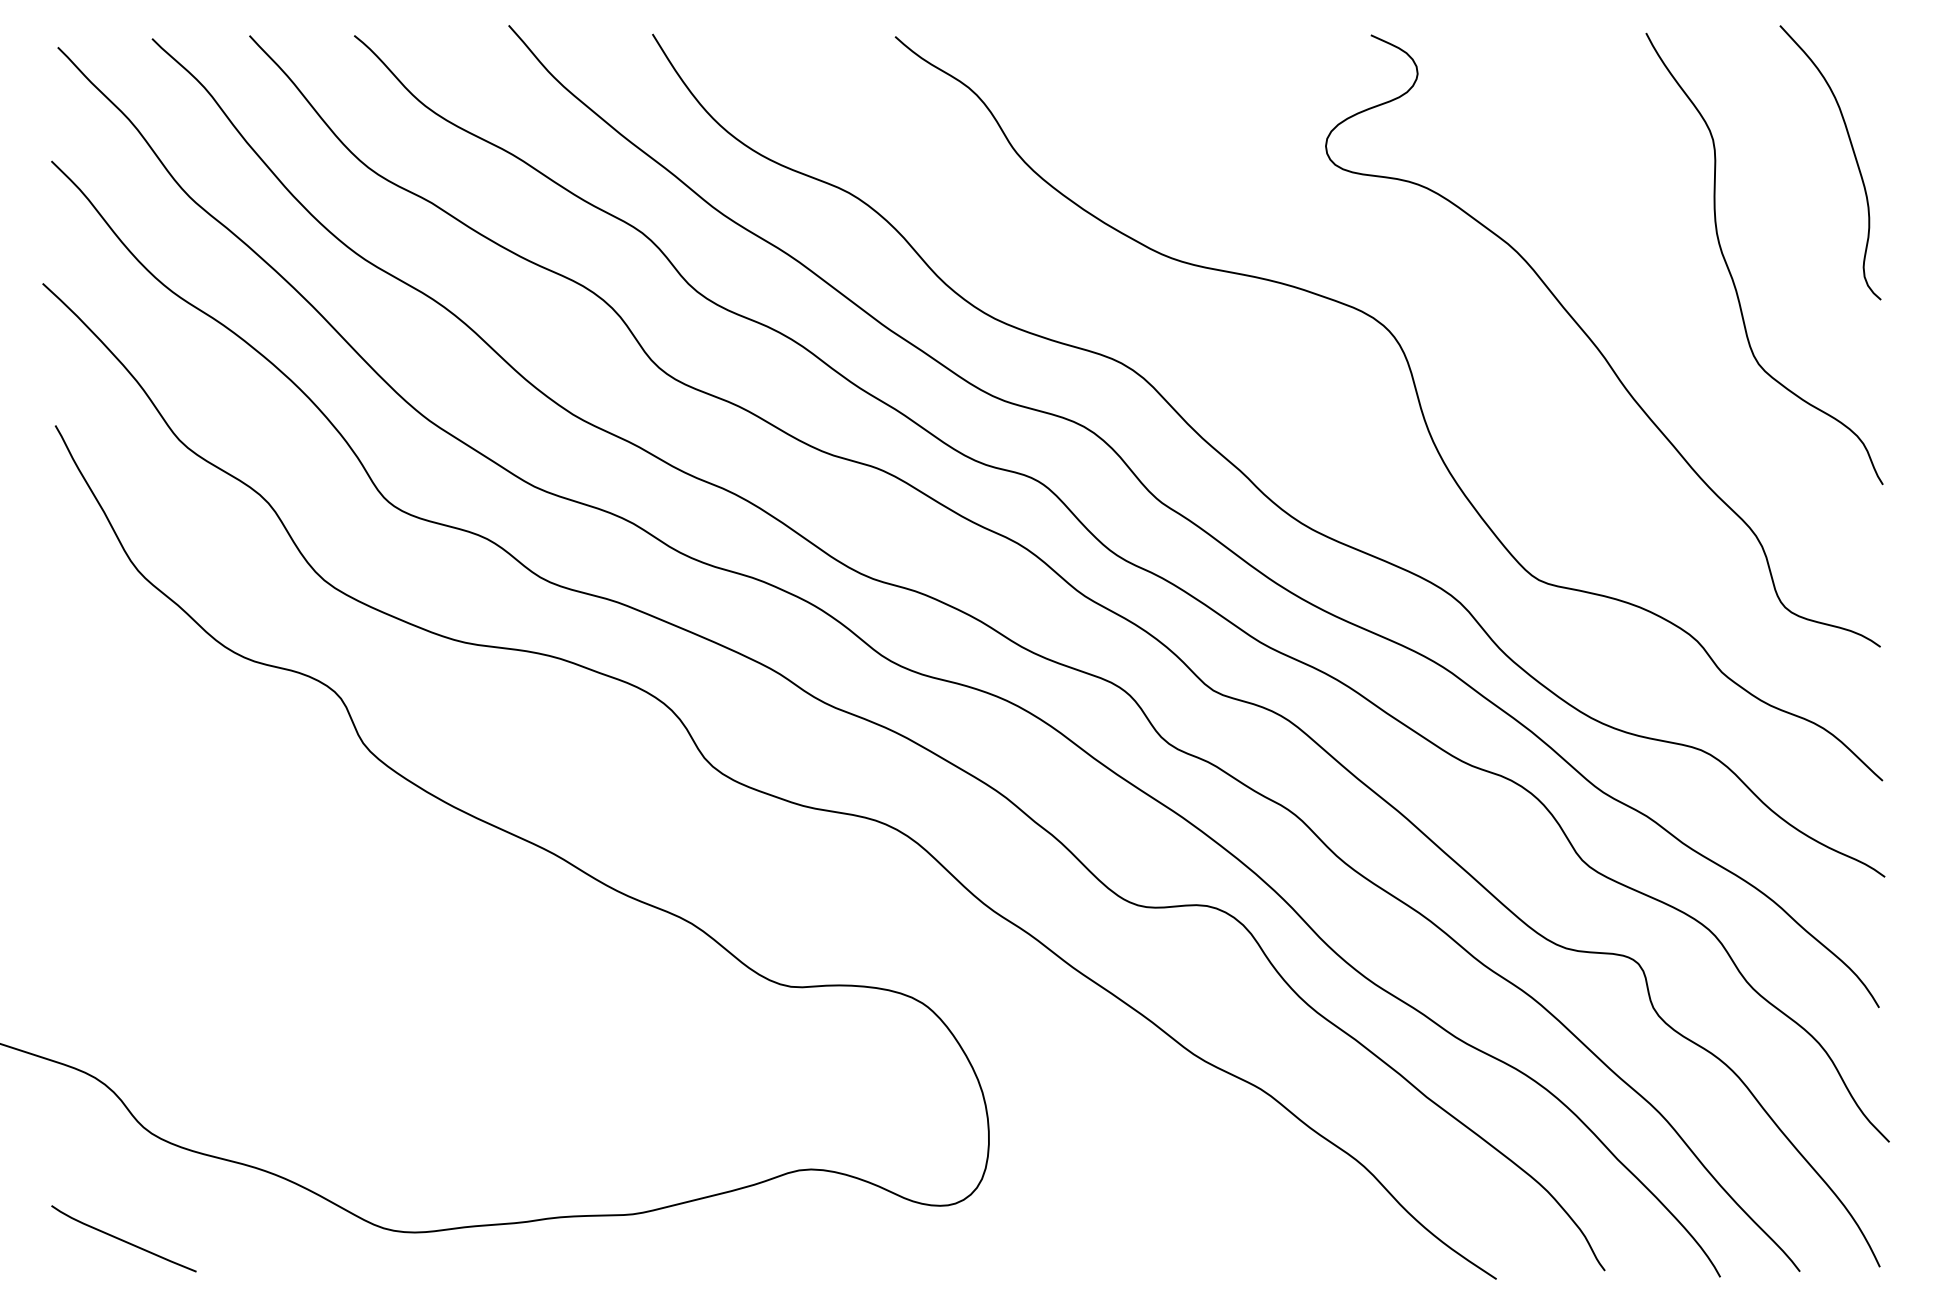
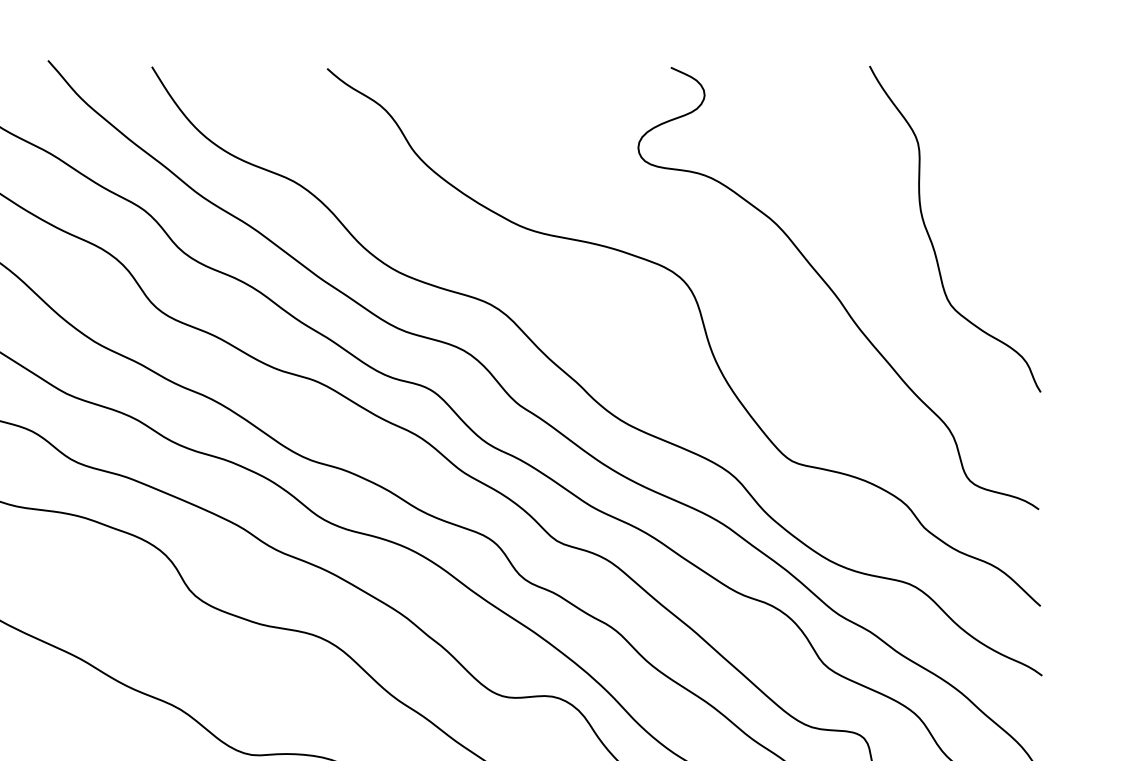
curve: (1853, 154) -> (1019, 153), removed

